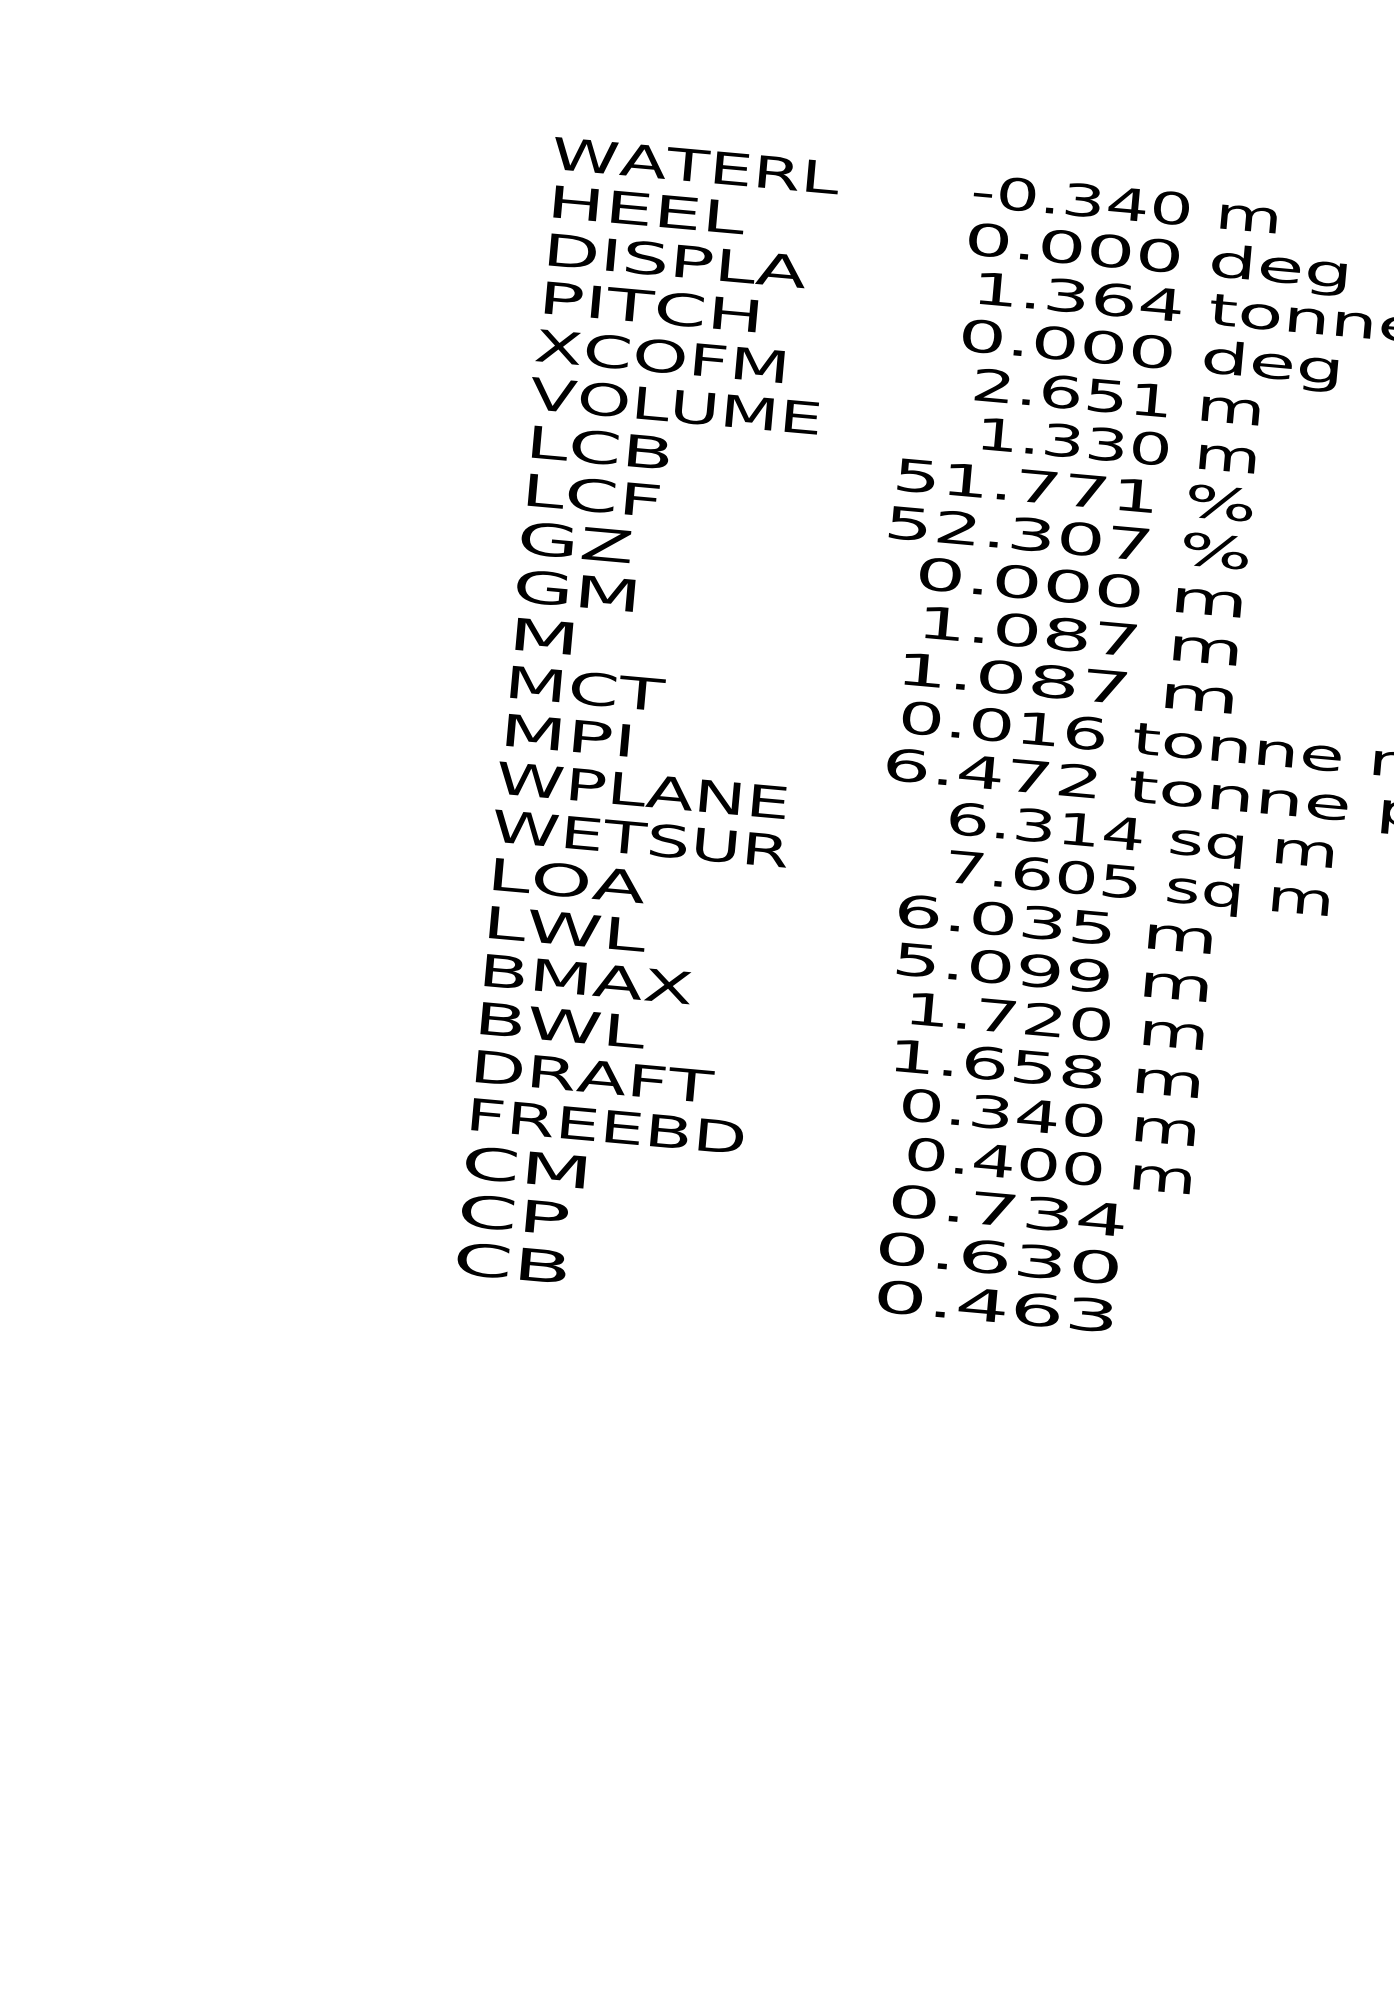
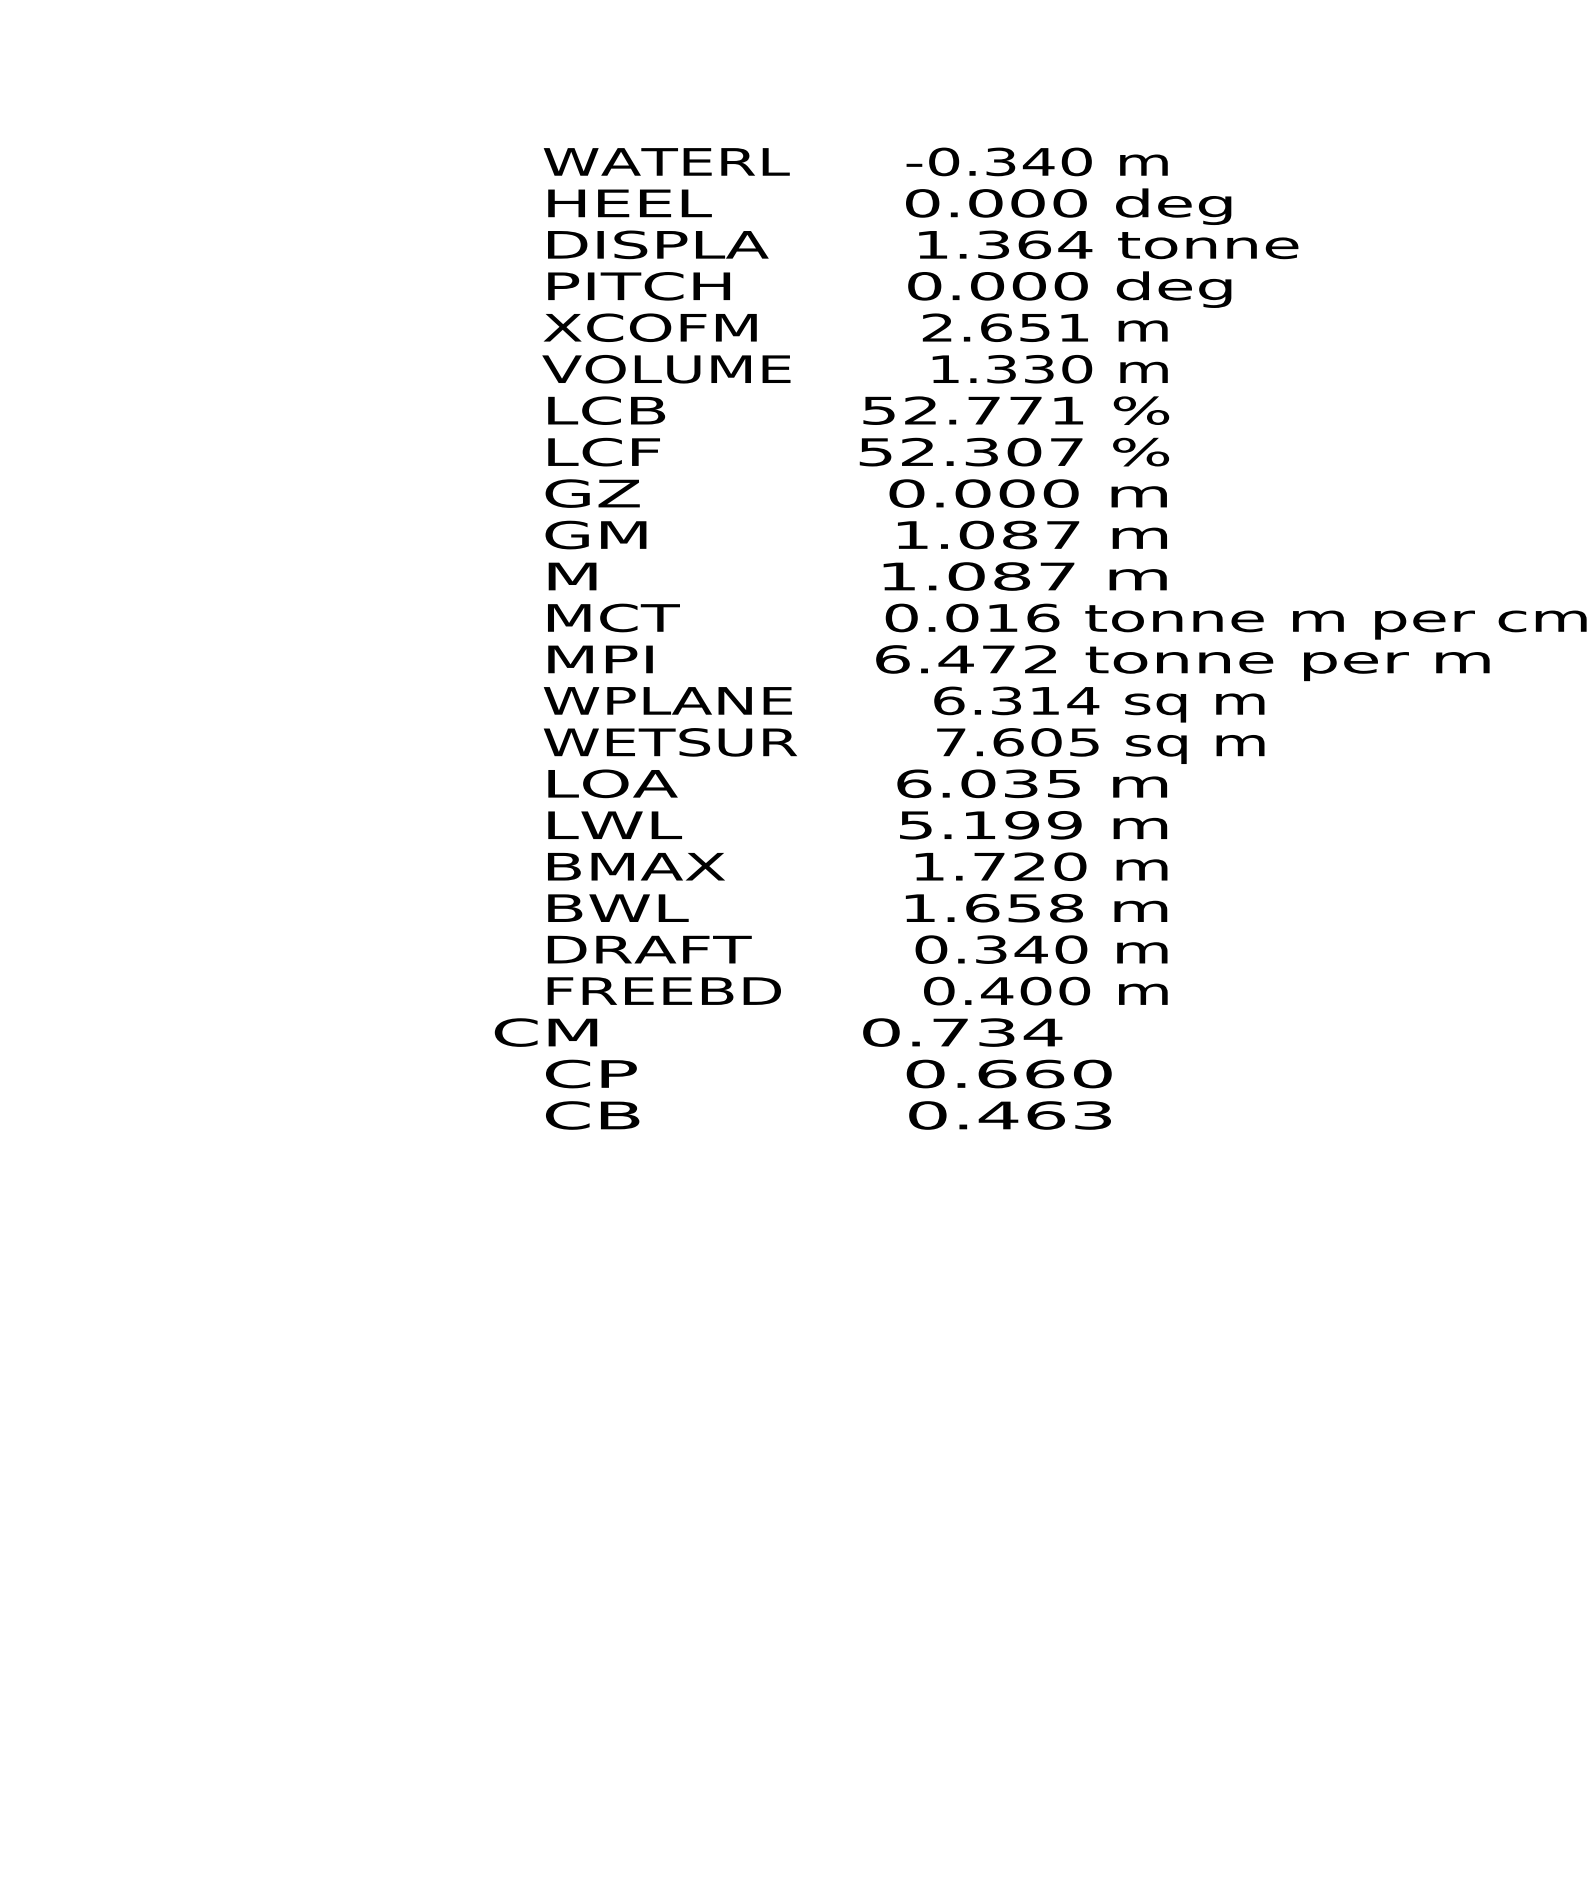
text: (964, 479) -> (920, 410), 51.771 -> 52.771
text: (990, 966) -> (979, 825), 5.099 -> 5.199
text: (794, 1191) -> (778, 1032), moved
text: (1040, 1261) -> (1045, 1073), 0.630 -> 0.660

